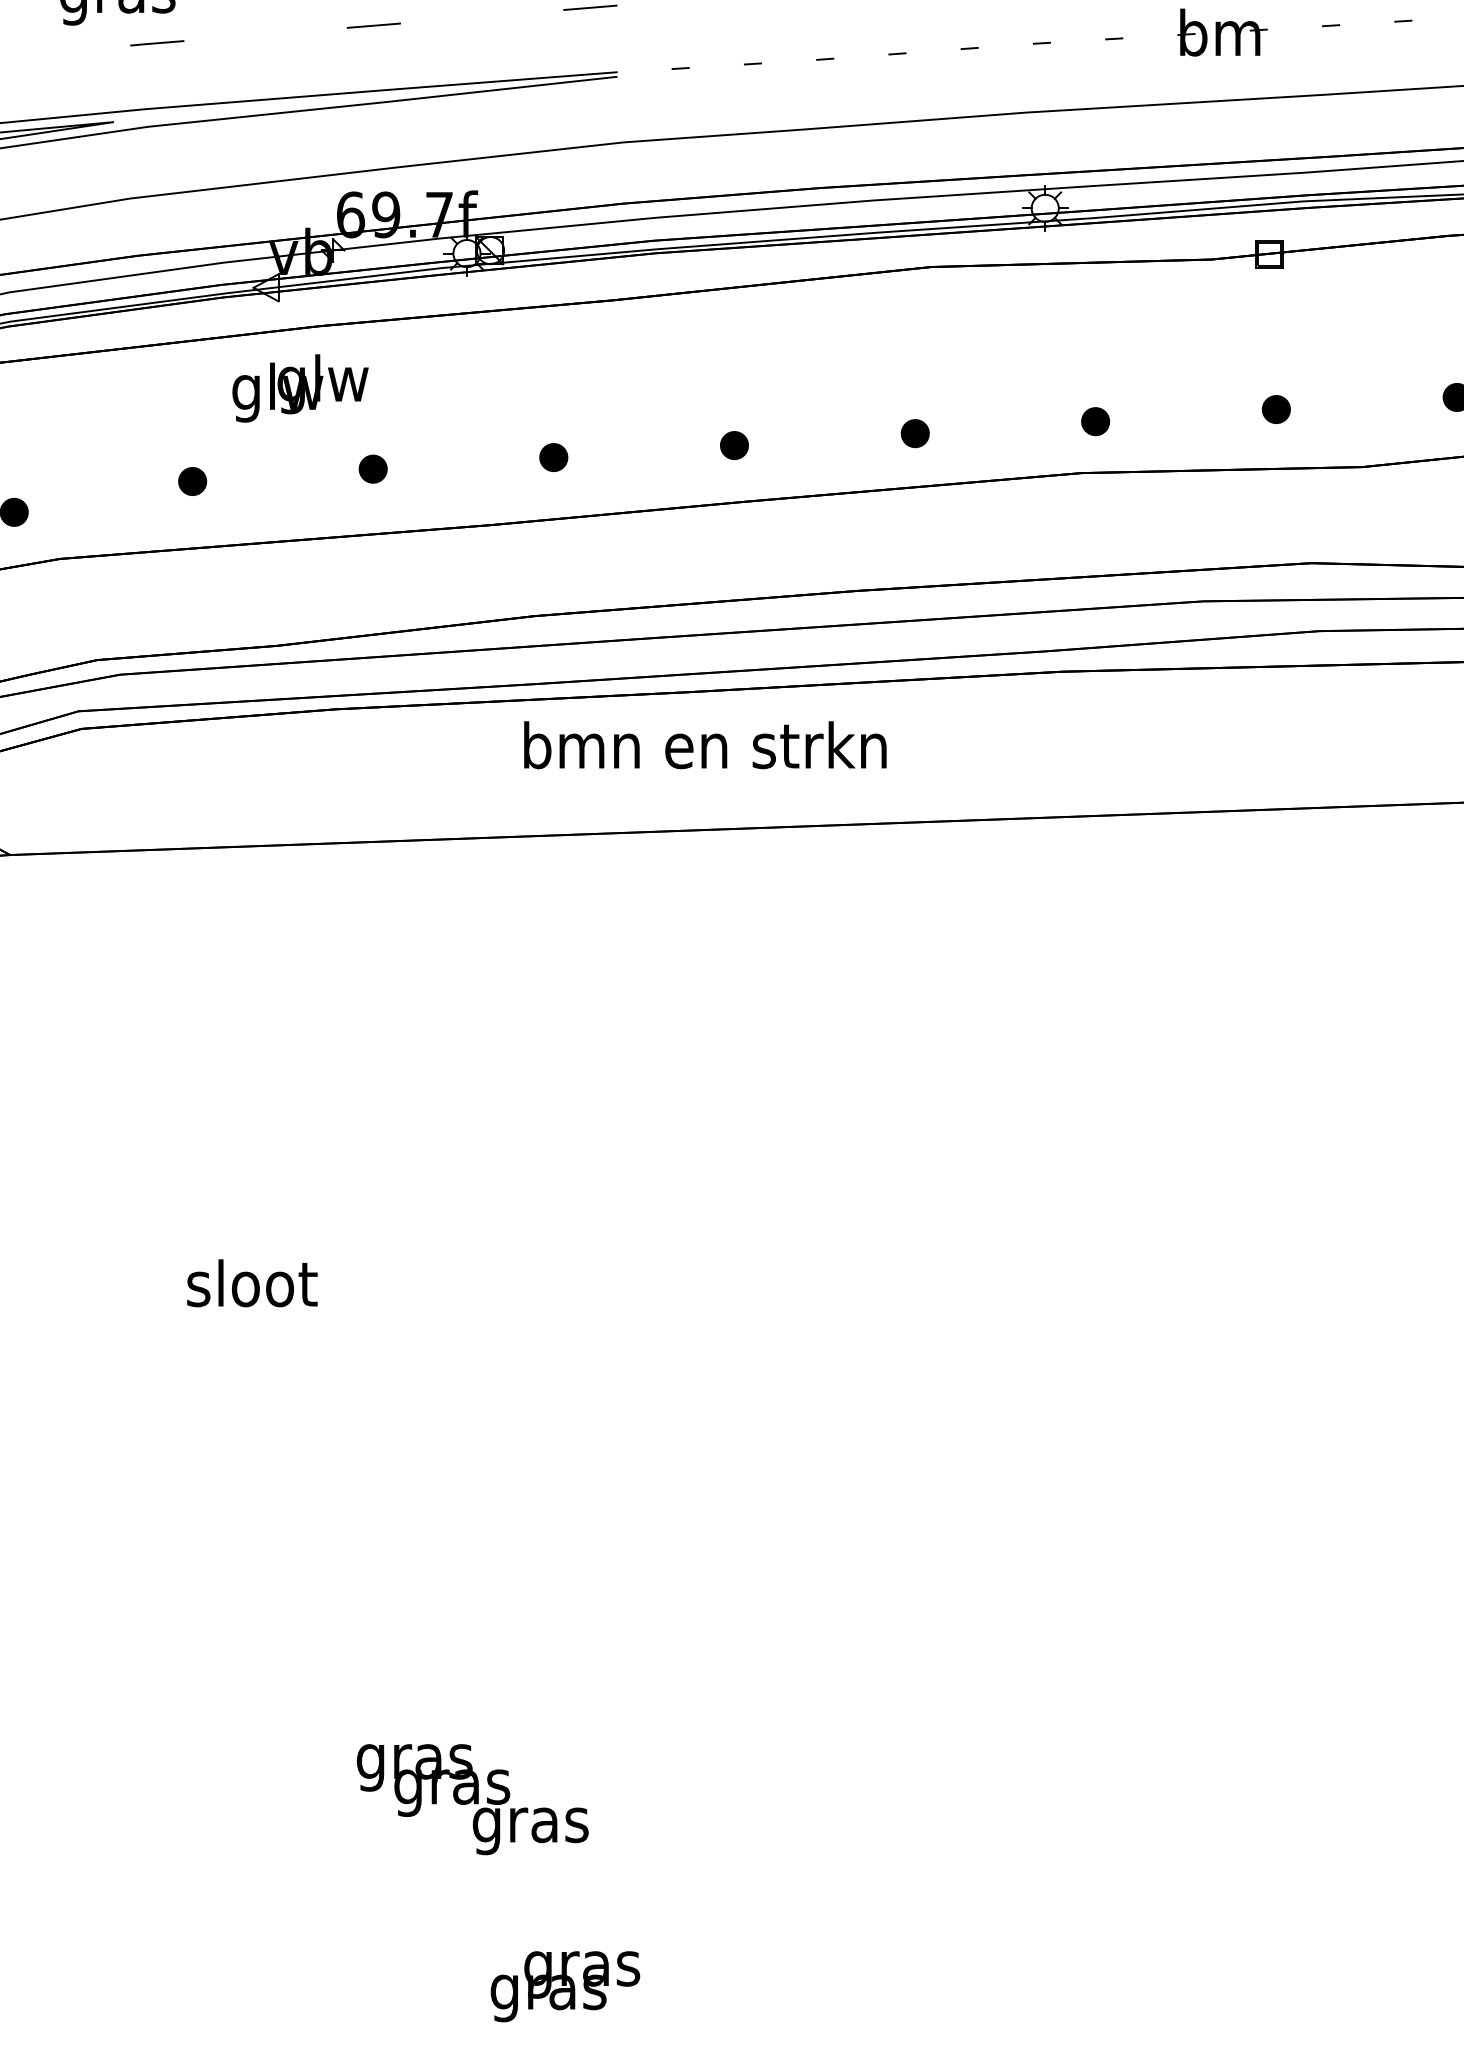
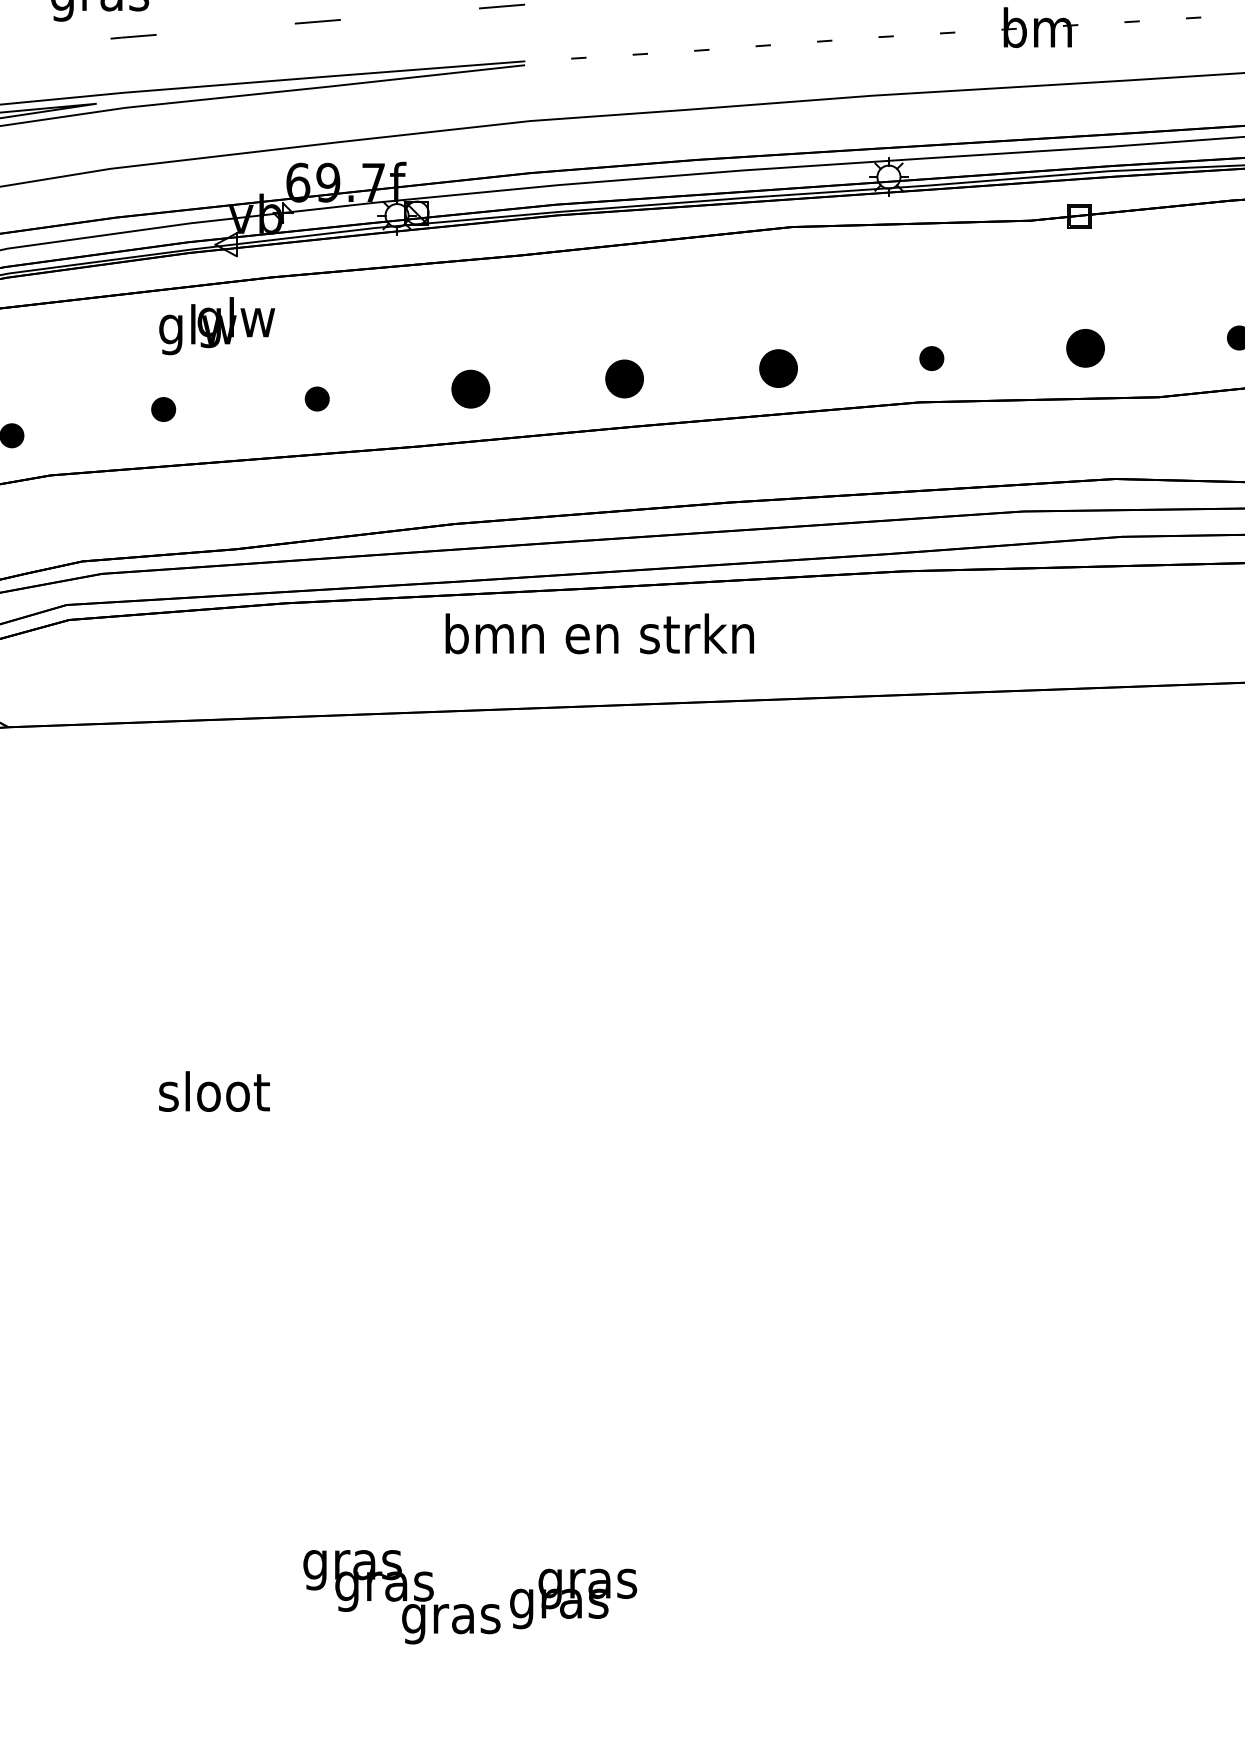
text: (300, 388) -> (217, 326), moved
part: (1276, 409) -> (1085, 348), size x1.6
part: (914, 433) -> (777, 368), size x1.6
part: (734, 445) -> (624, 378), size x1.6
part: (553, 457) -> (470, 389), size x1.6
text: (472, 1799) -> (401, 1597), moved
text: (565, 1986) -> (573, 1598), moved

